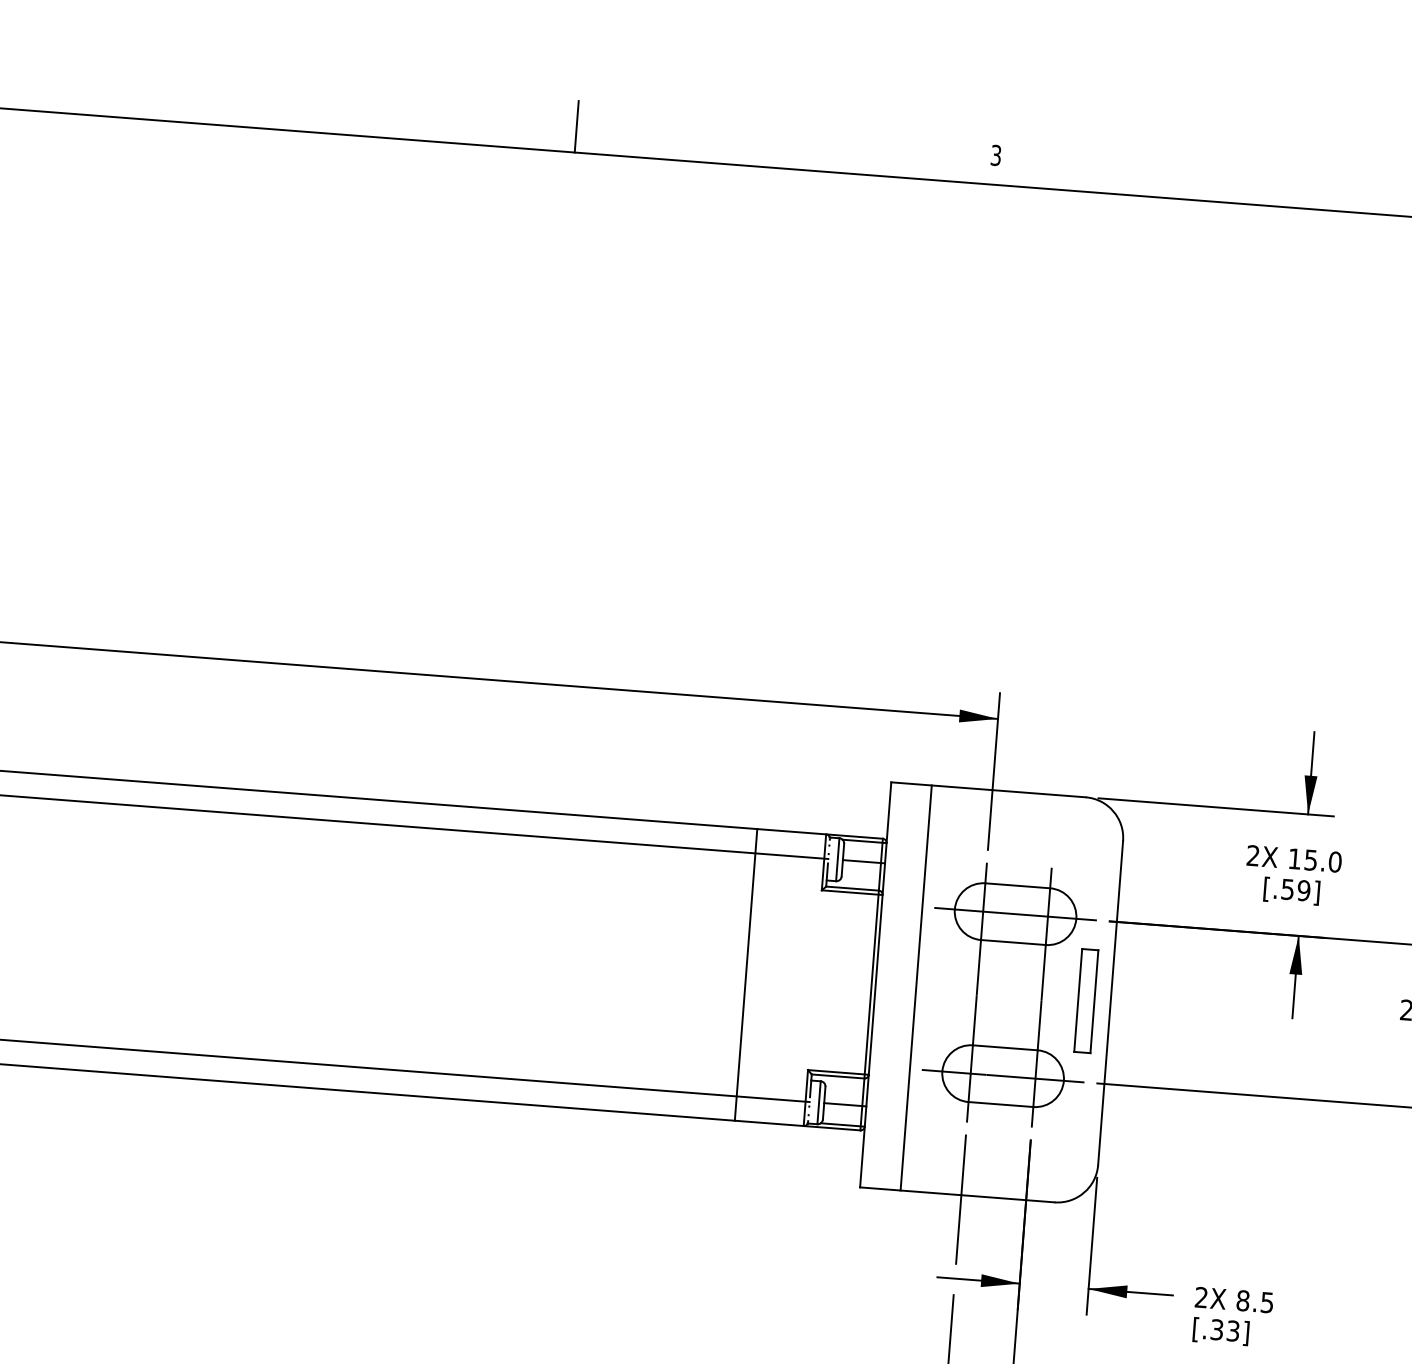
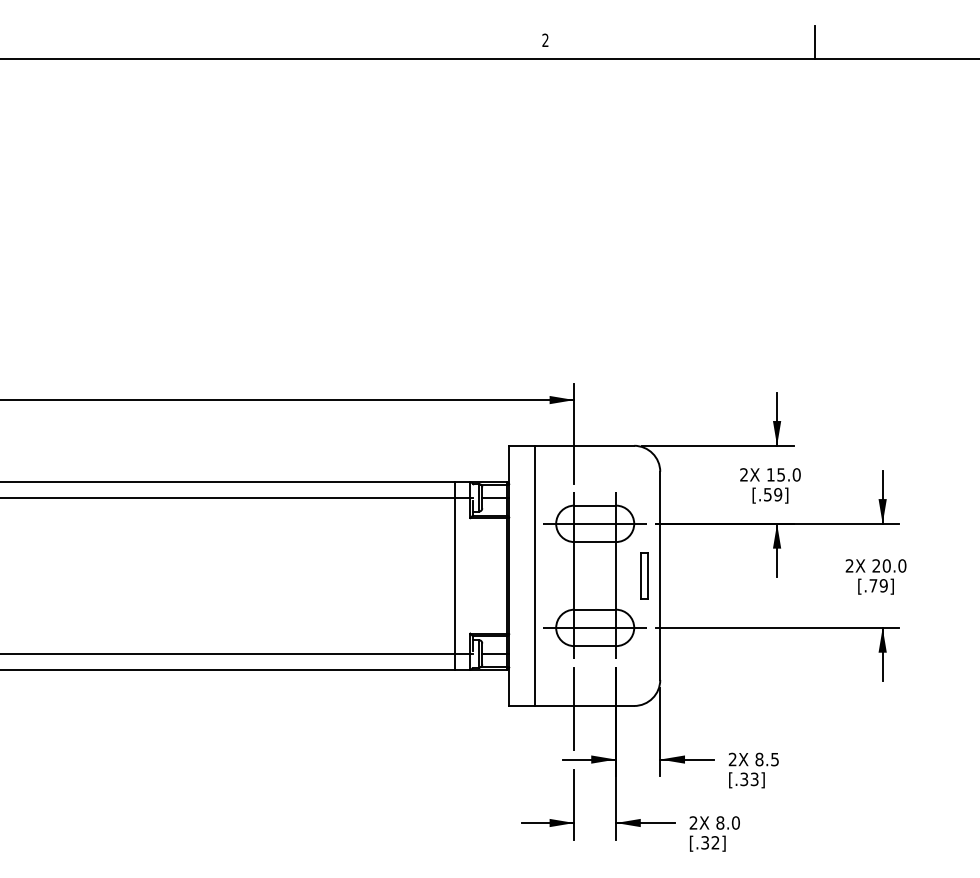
line: (577, 126) -> (276, 42), removed
text: (996, 155) -> (545, 40), 3 -> 2
line: (746, 974) -> (455, 575), moved
part: (1086, 1000) -> (644, 575), size x0.7

